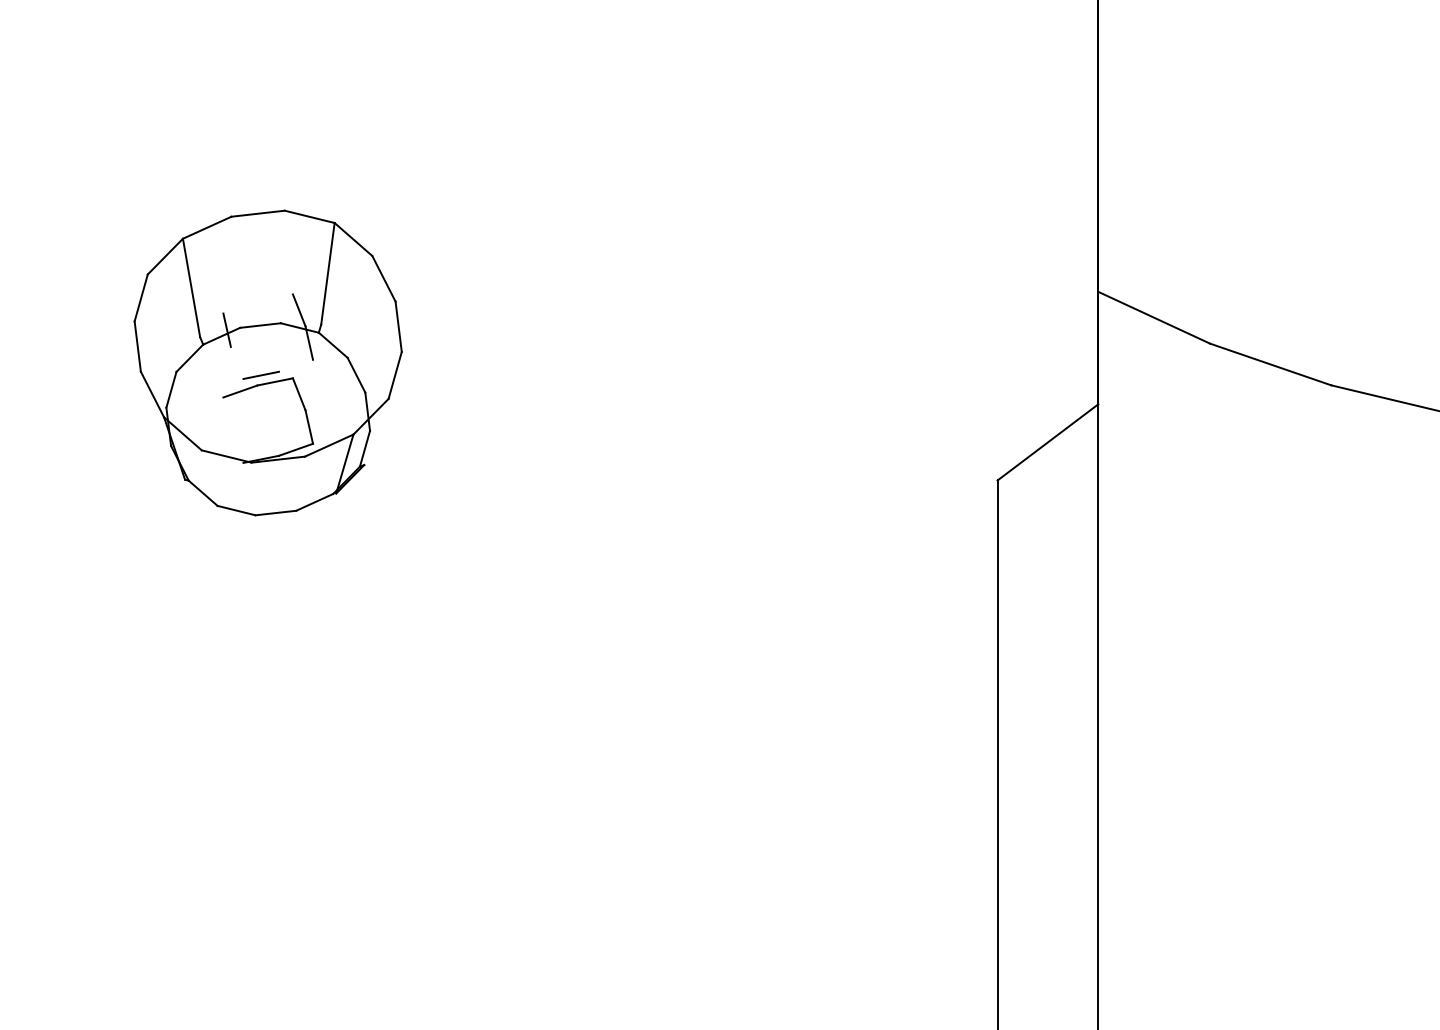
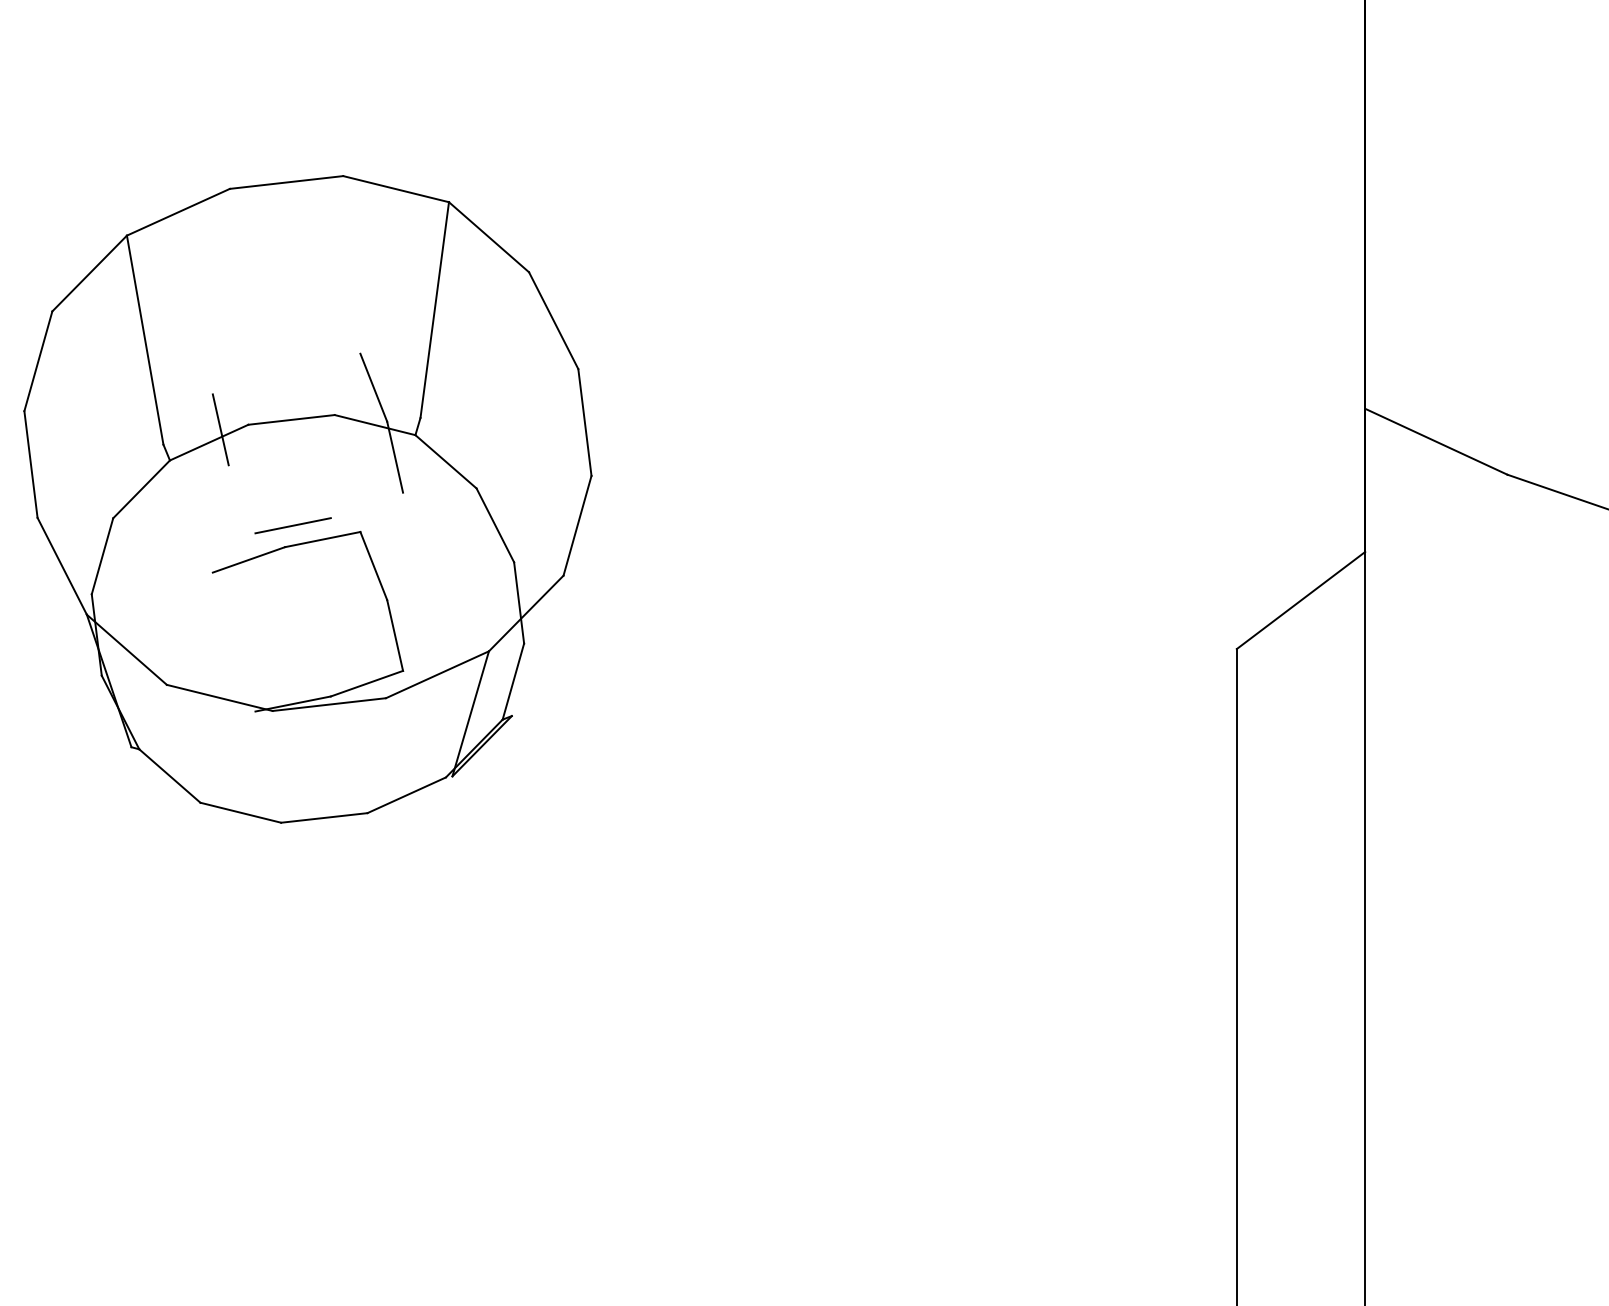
part: (267, 362) -> (306, 498), size x1.67

